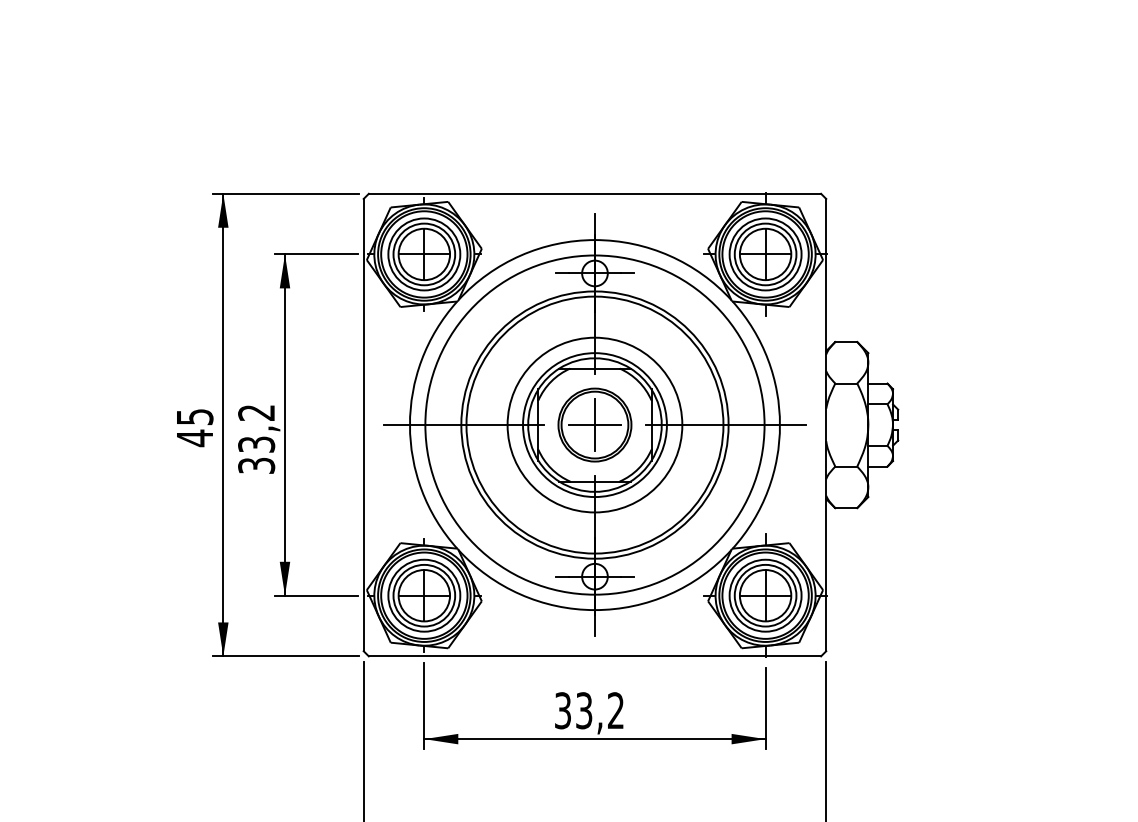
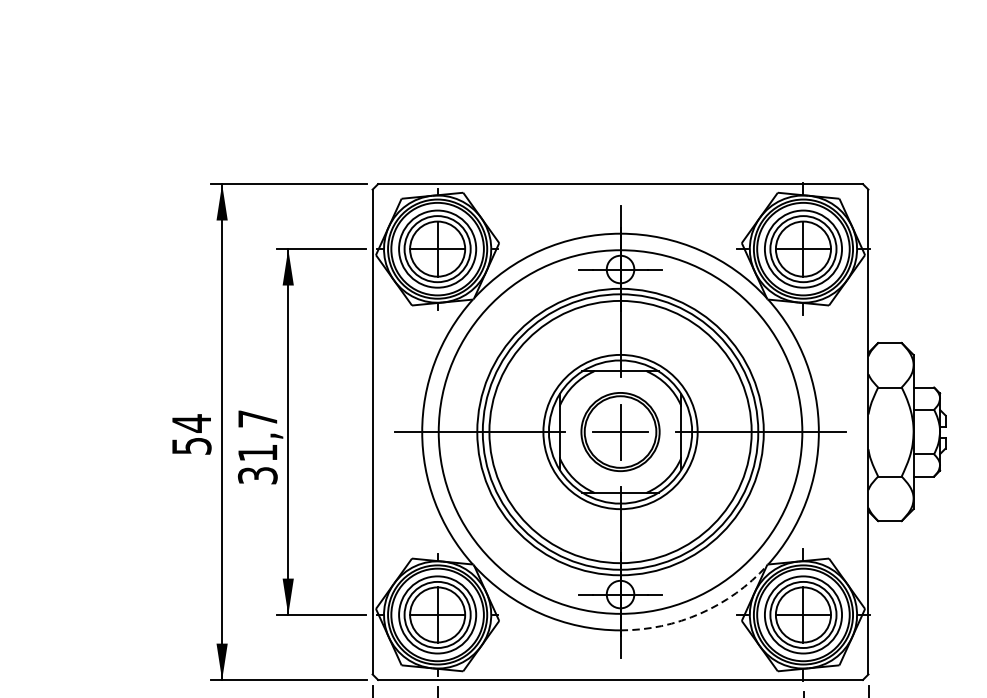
circle: (594, 424) -> (620, 431), size x1.4
text: (195, 427) -> (192, 434), 45 -> 54
text: (256, 428) -> (257, 435), 33,2 -> 31,7
arc: (669, 594) -> (700, 613), solid -> dashed

